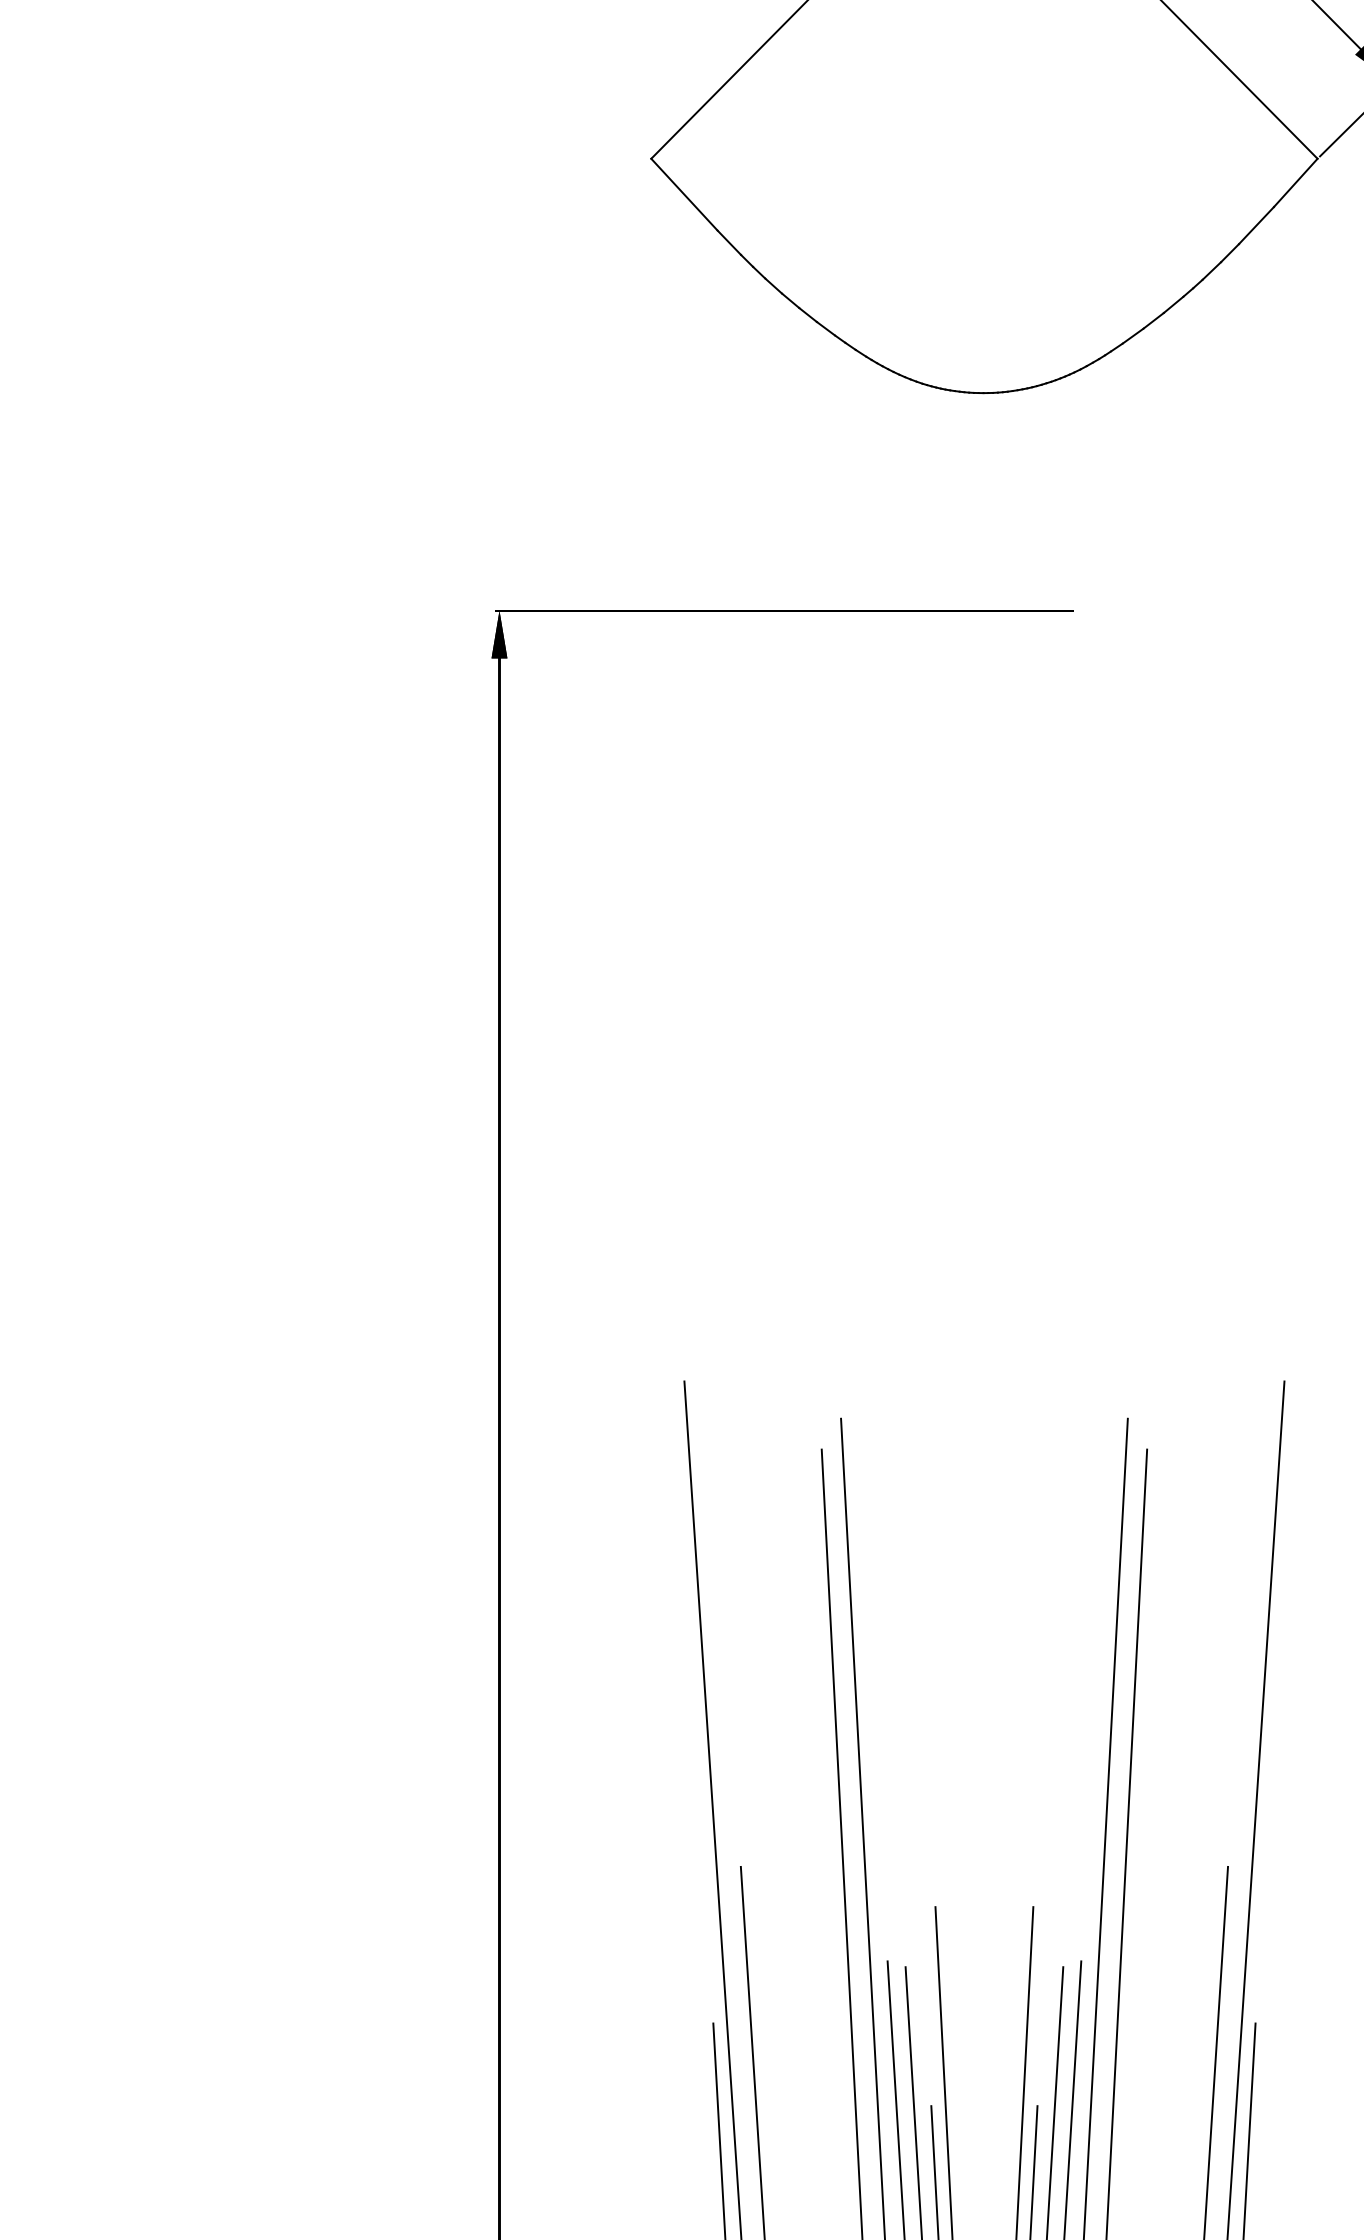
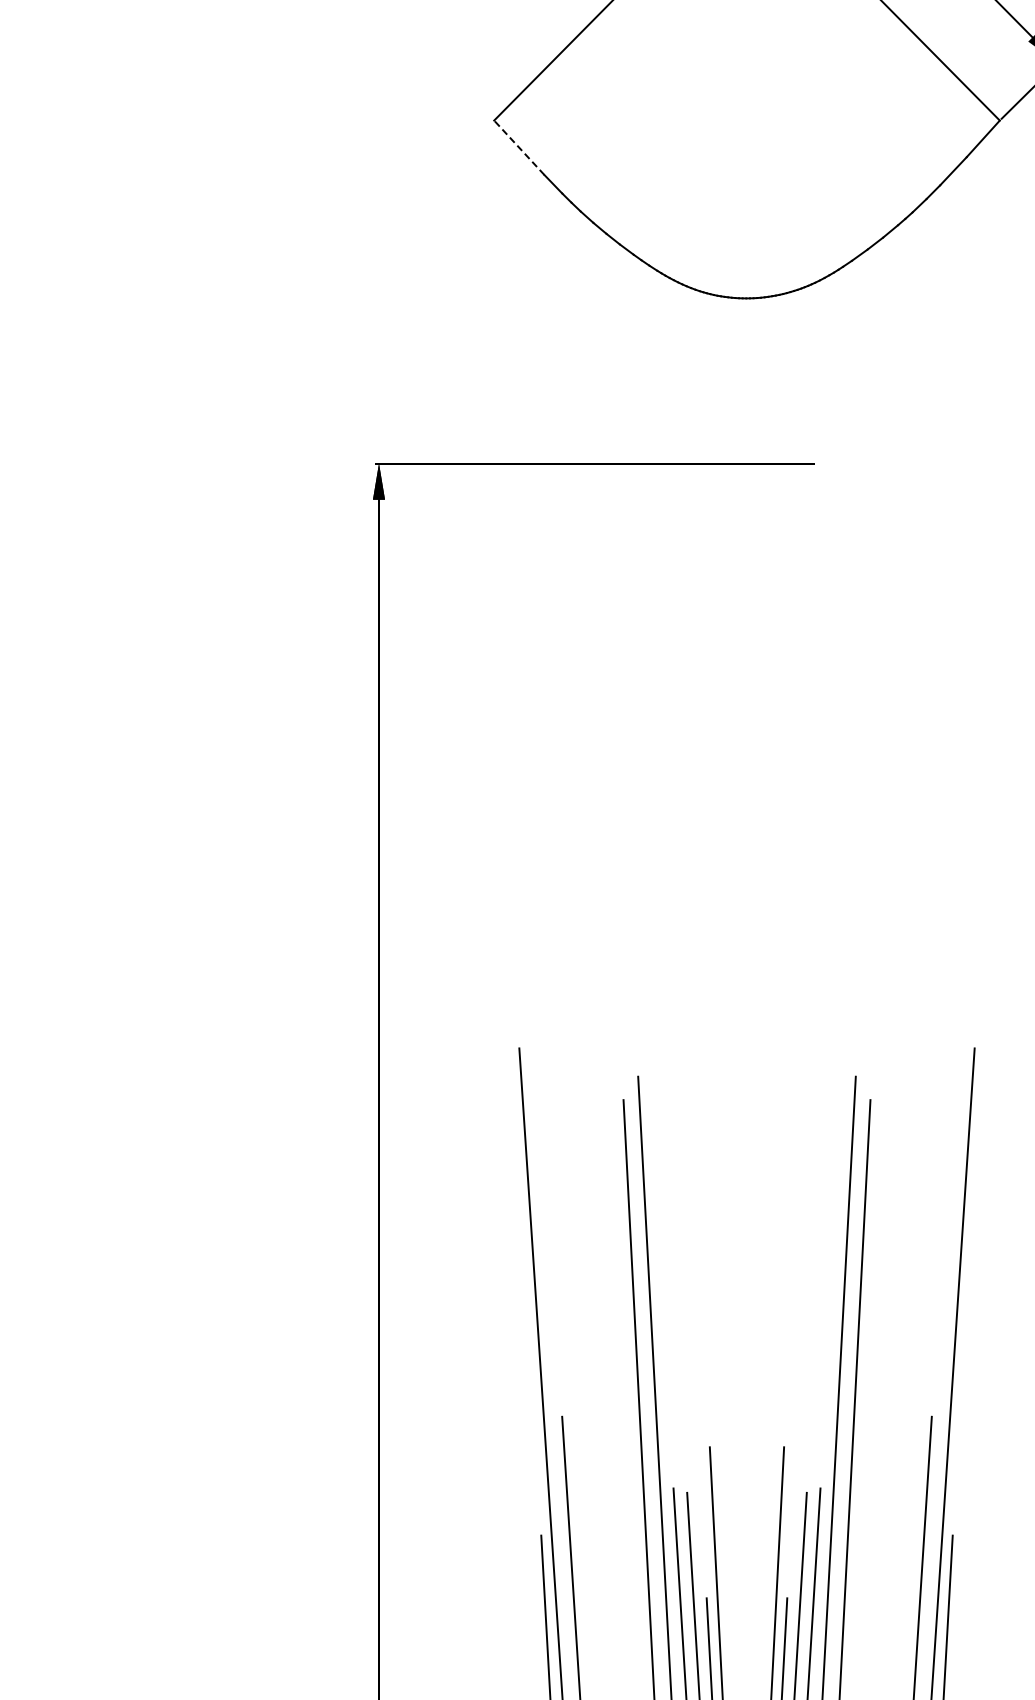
line: (684, 194) -> (519, 147), solid -> dashed

